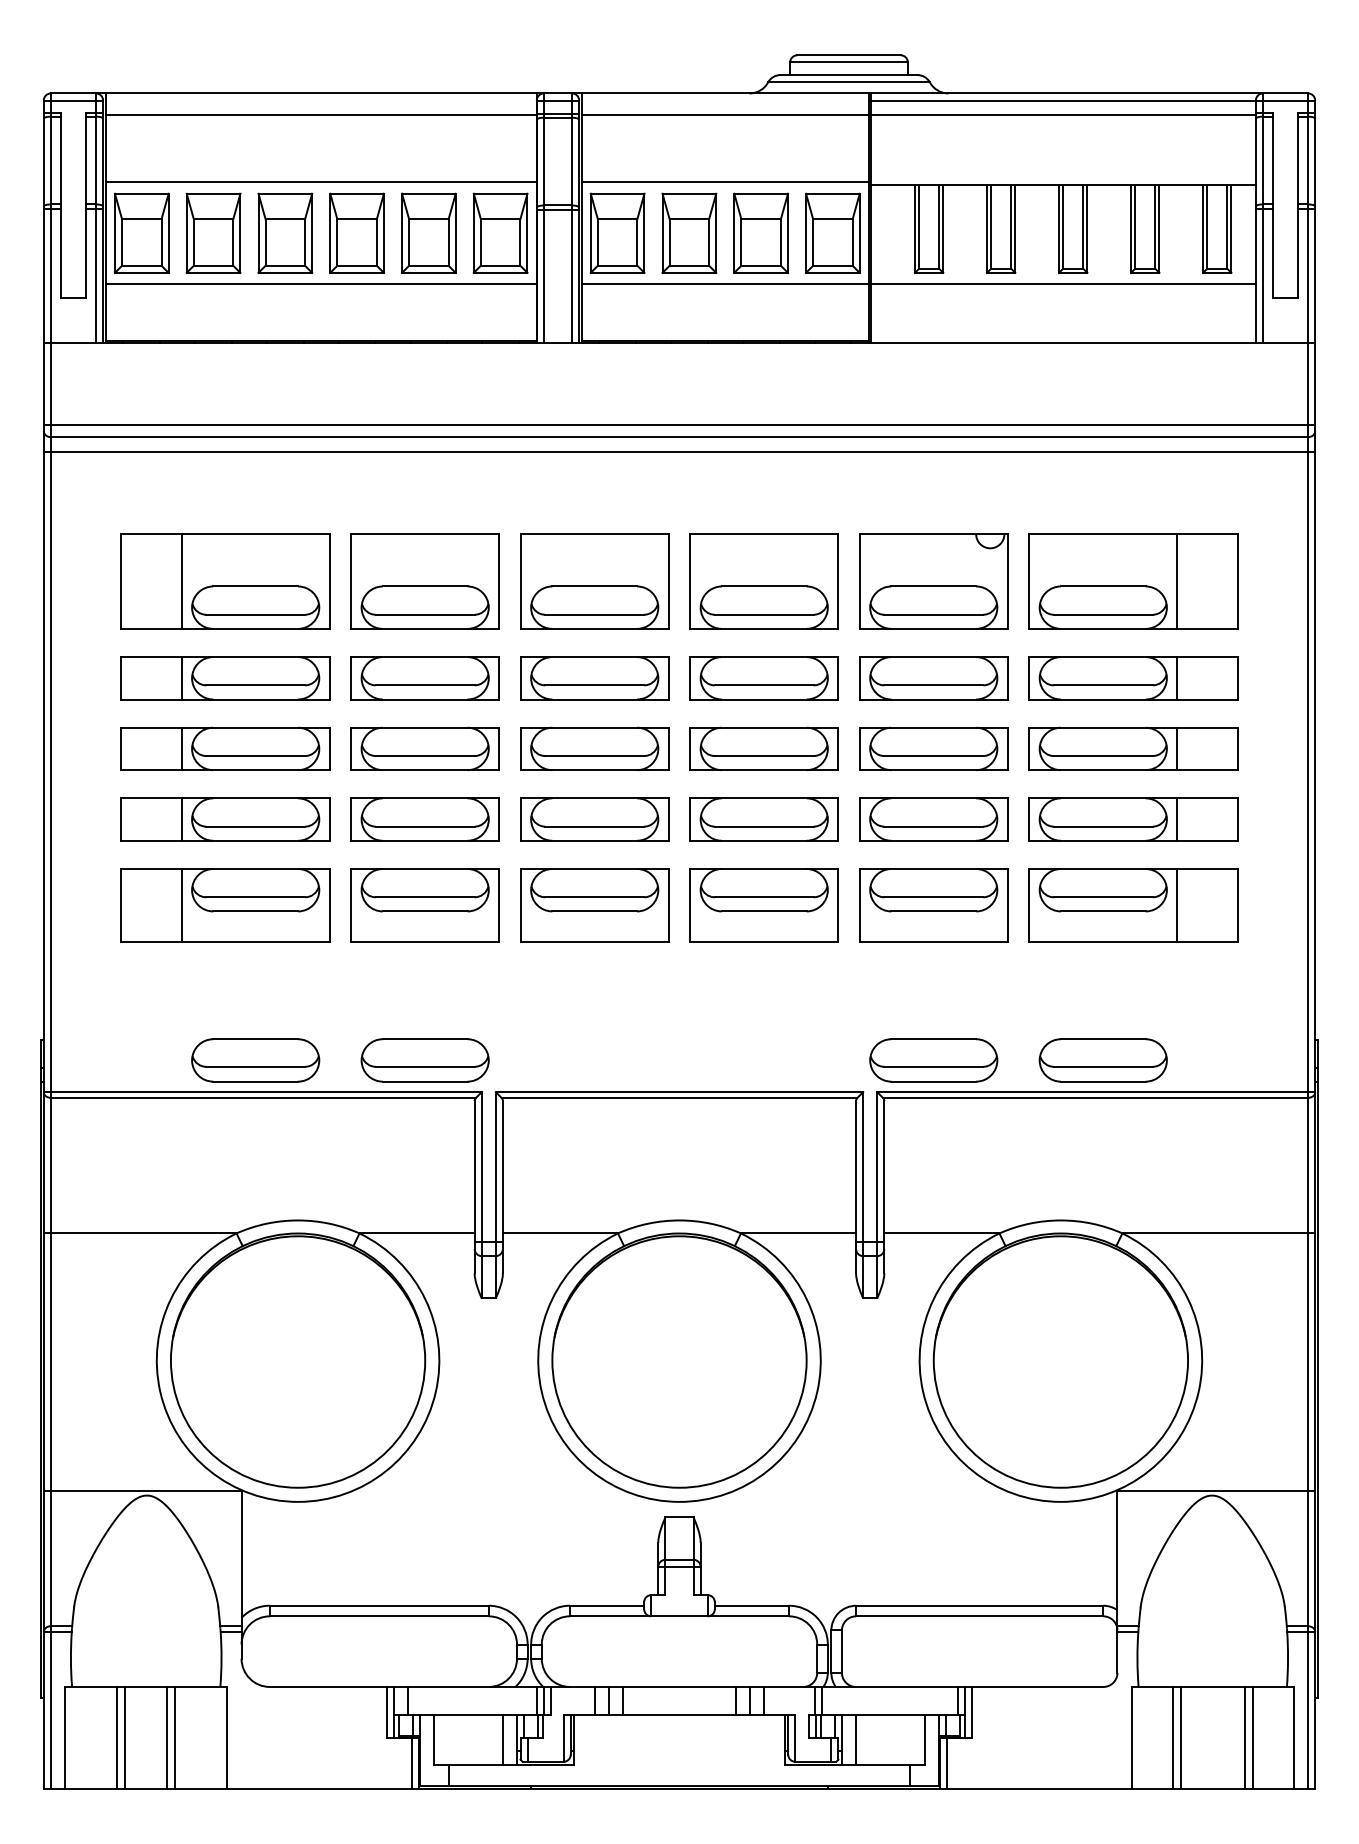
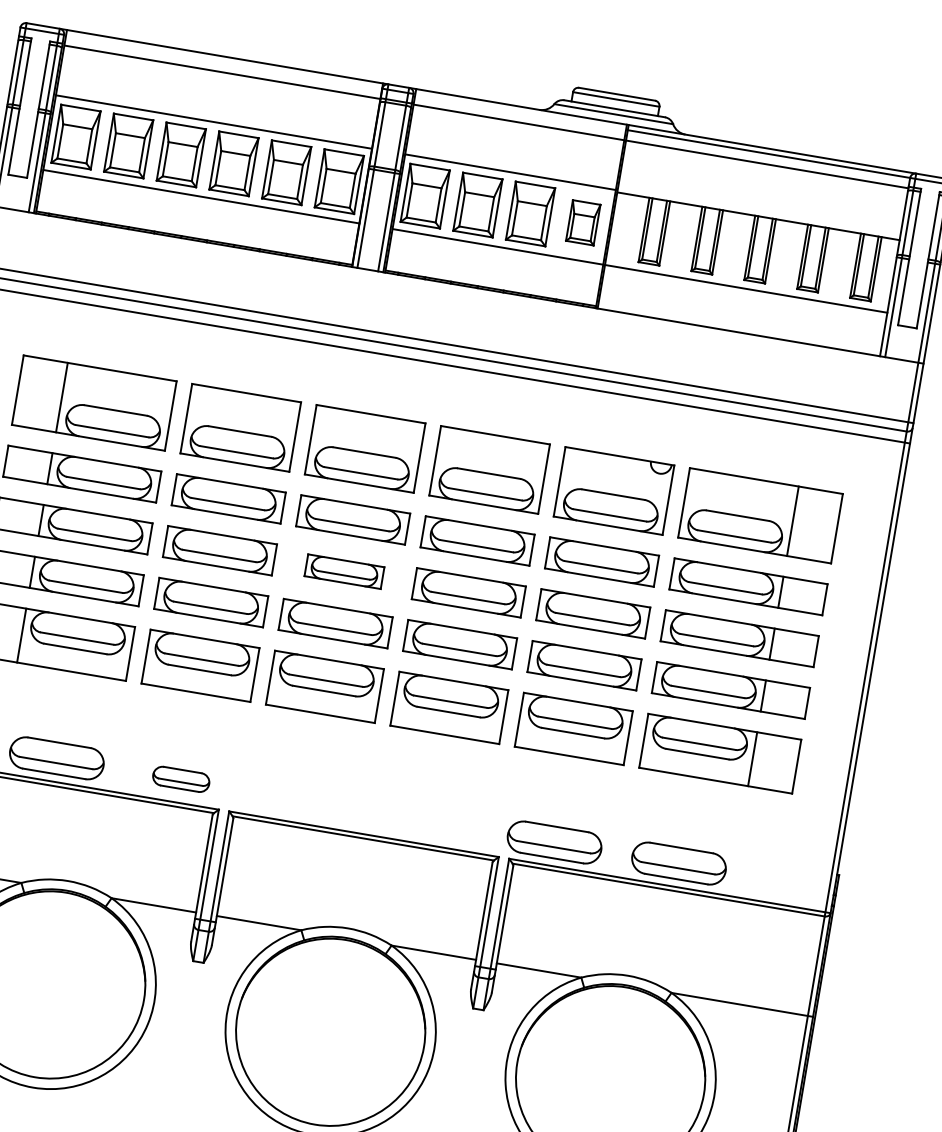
part: (832, 232) -> (583, 222), size x0.7
part: (594, 748) -> (344, 571), size x0.7
part: (424, 1060) -> (180, 779), size x0.6

